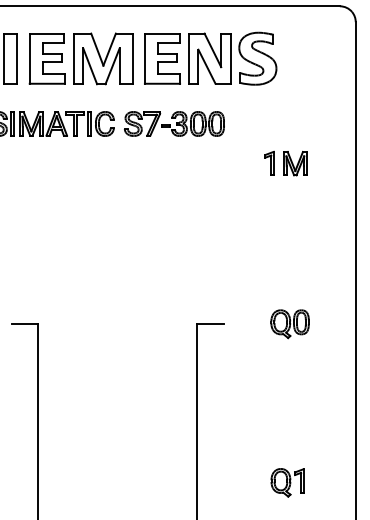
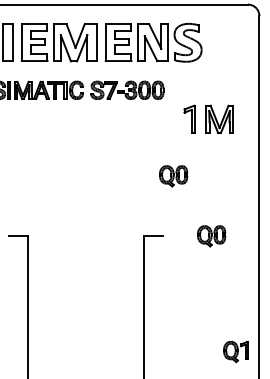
part: (285, 162) -> (208, 118), size x1.6
part: (237, 242) -> (173, 176), added
part: (287, 483) -> (235, 352), moved

